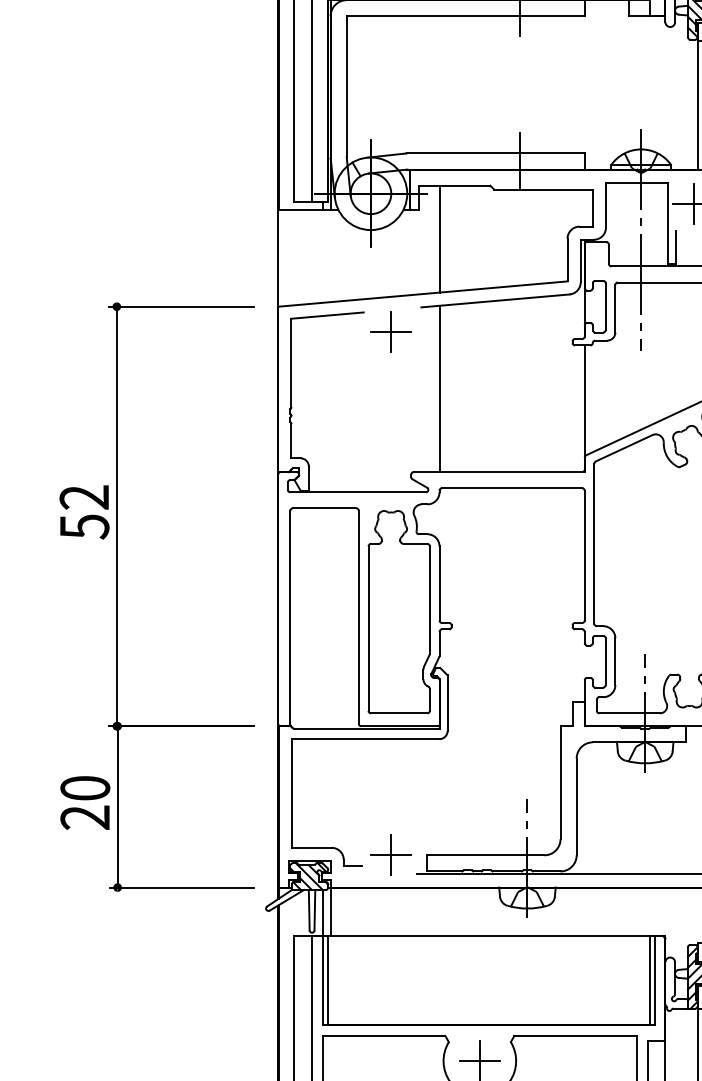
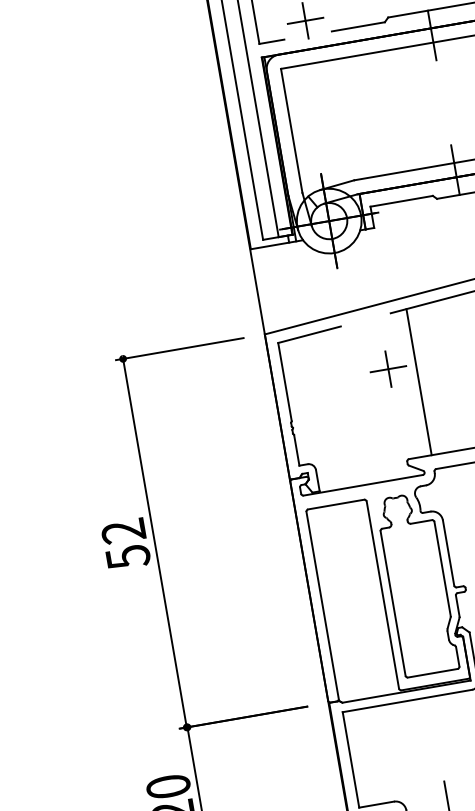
line: (439, 238) -> (396, 250), removed
part: (390, 331) -> (387, 369), moved
line: (390, 855) -> (446, 799), removed

